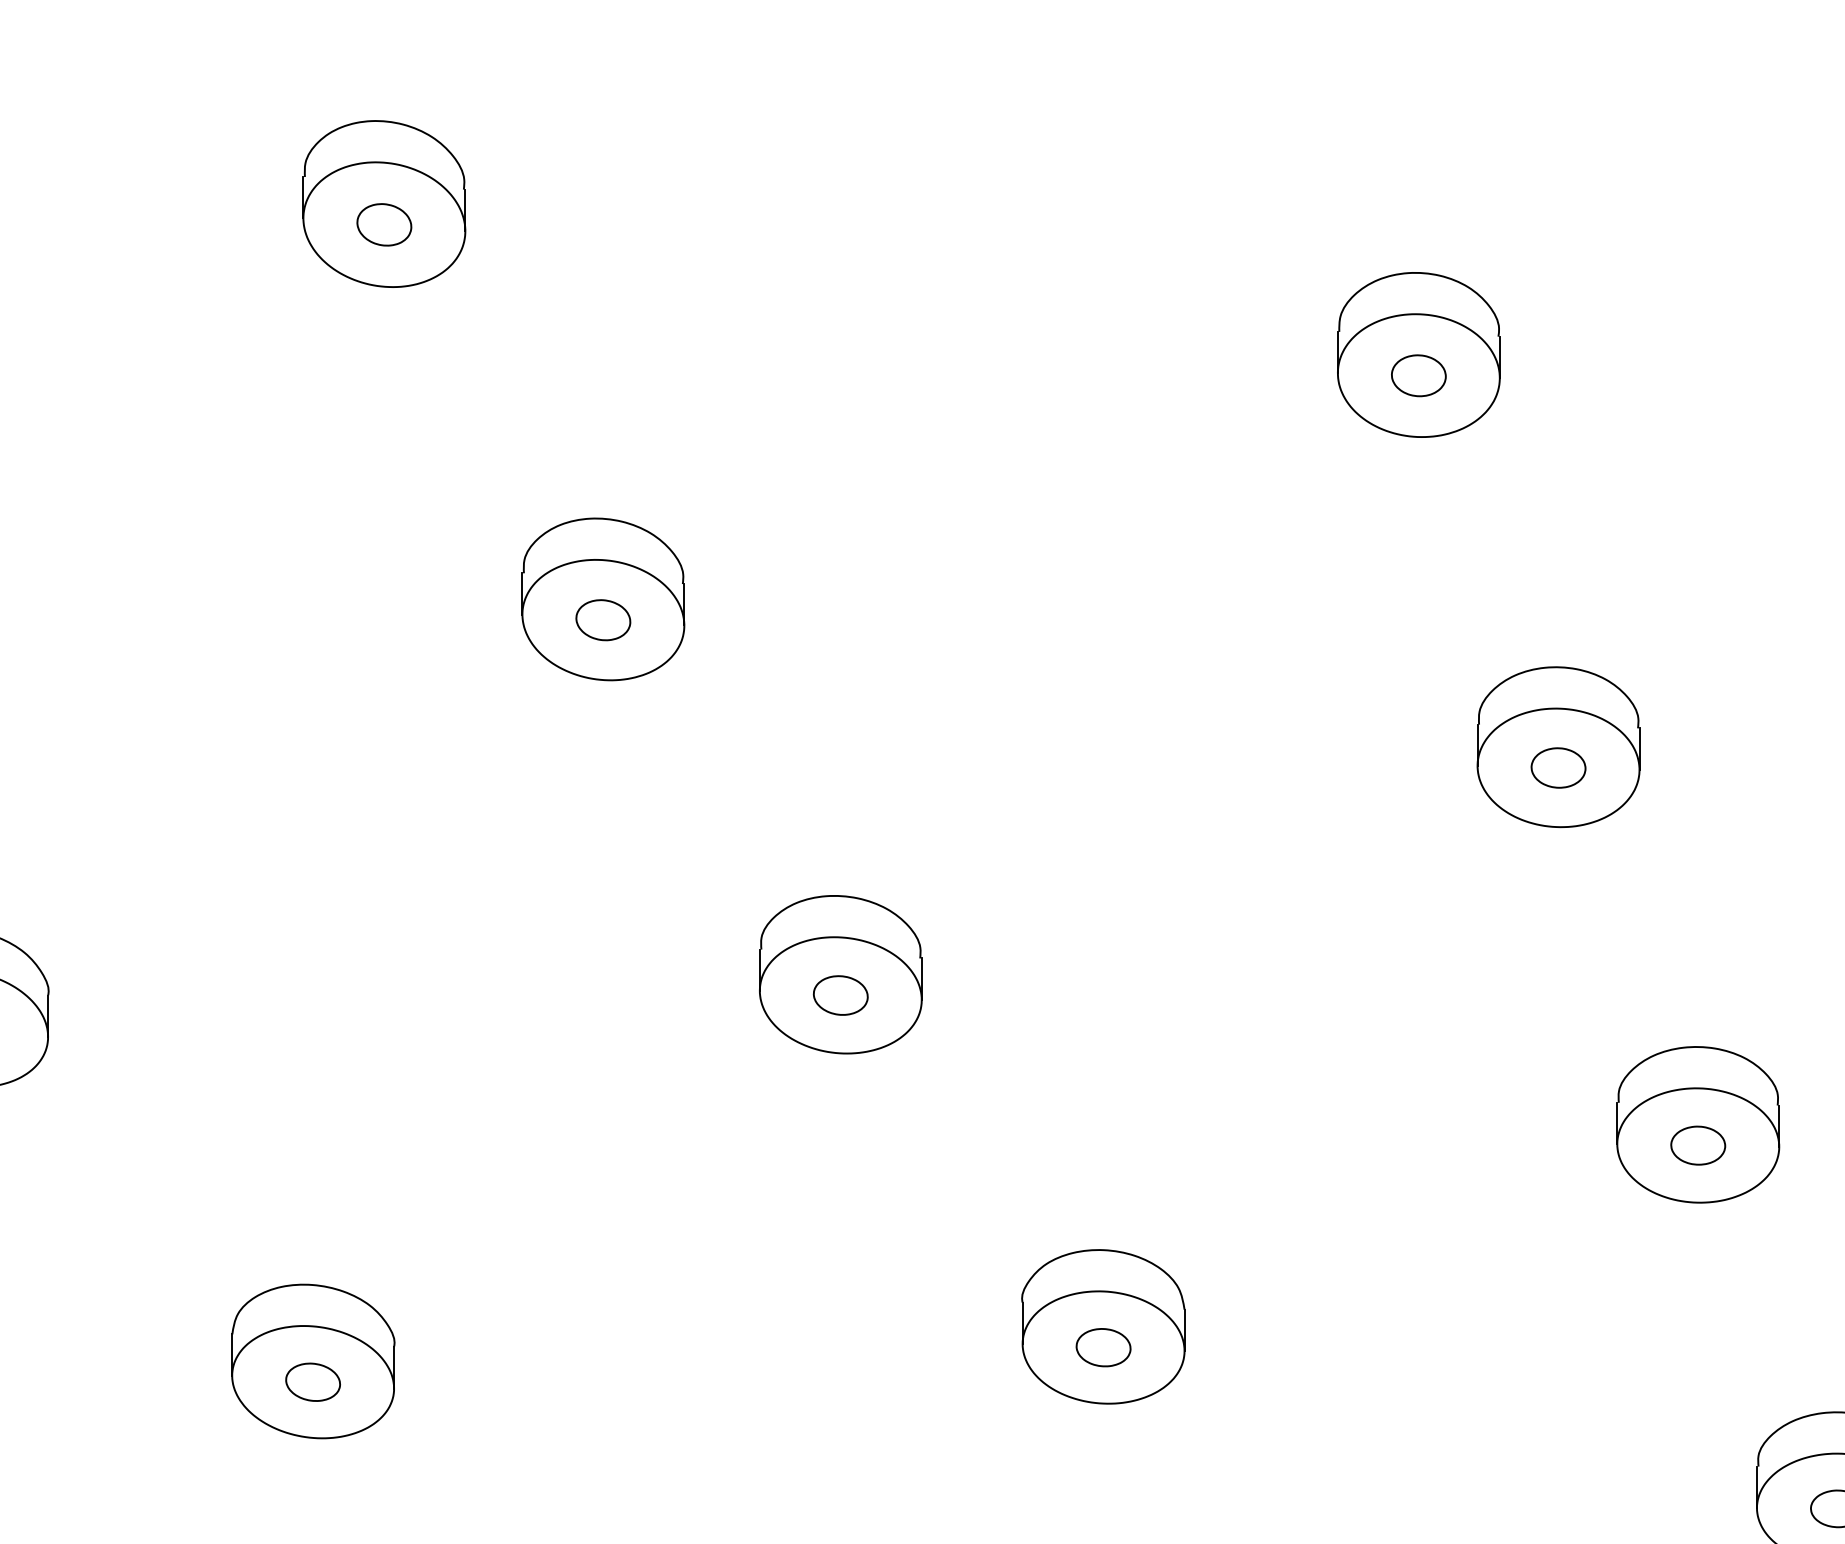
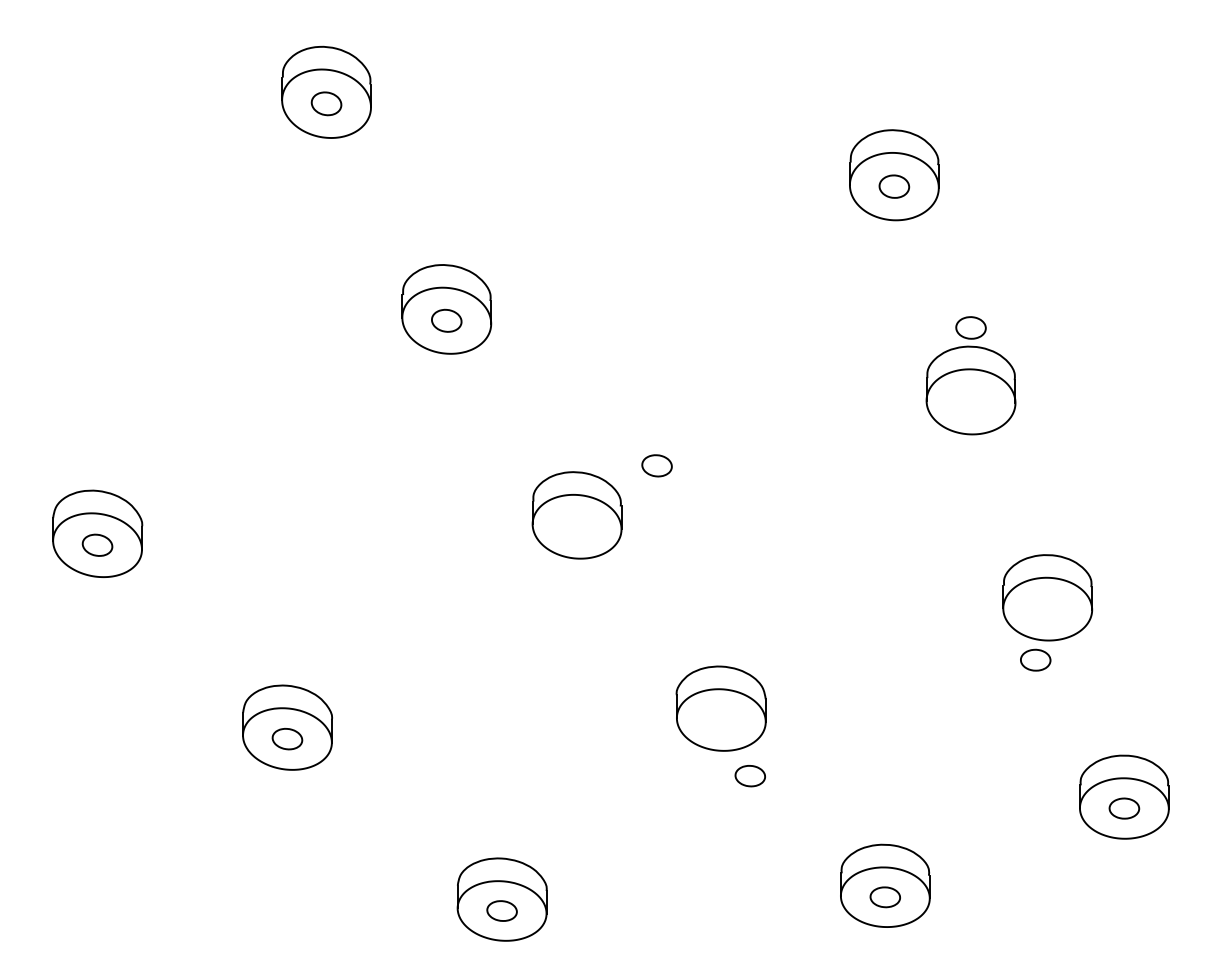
part: (1557, 767) -> (970, 327), moved
part: (839, 994) -> (656, 465), moved
part: (1697, 1144) -> (1035, 659), moved
part: (1102, 1348) -> (749, 776), moved

